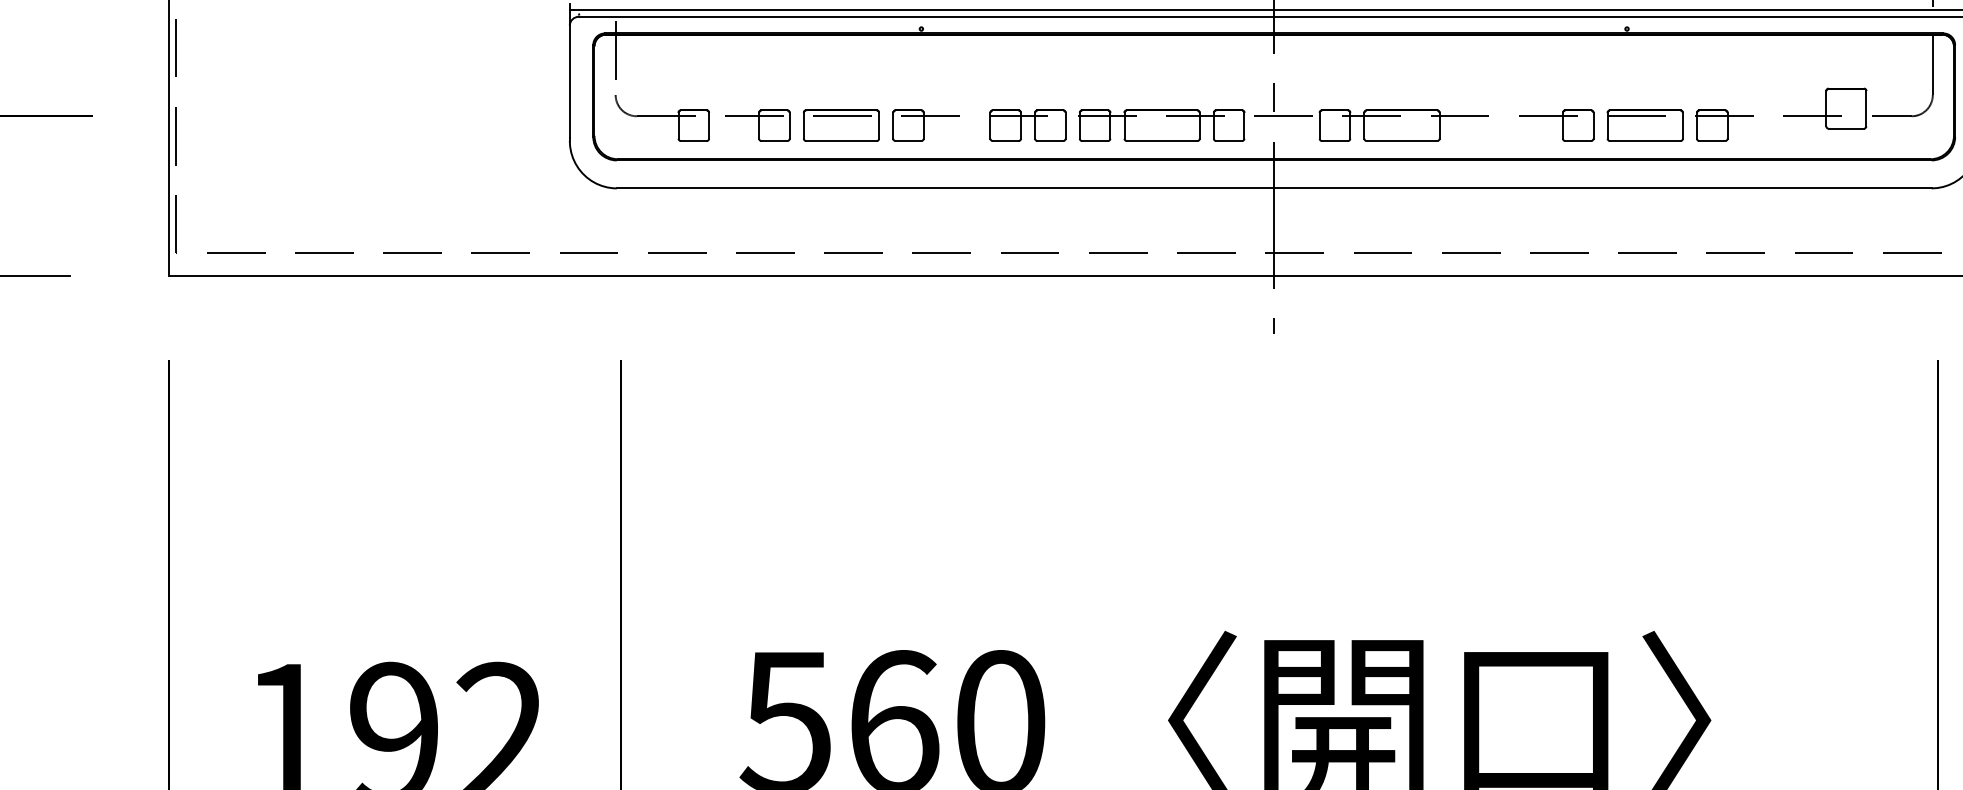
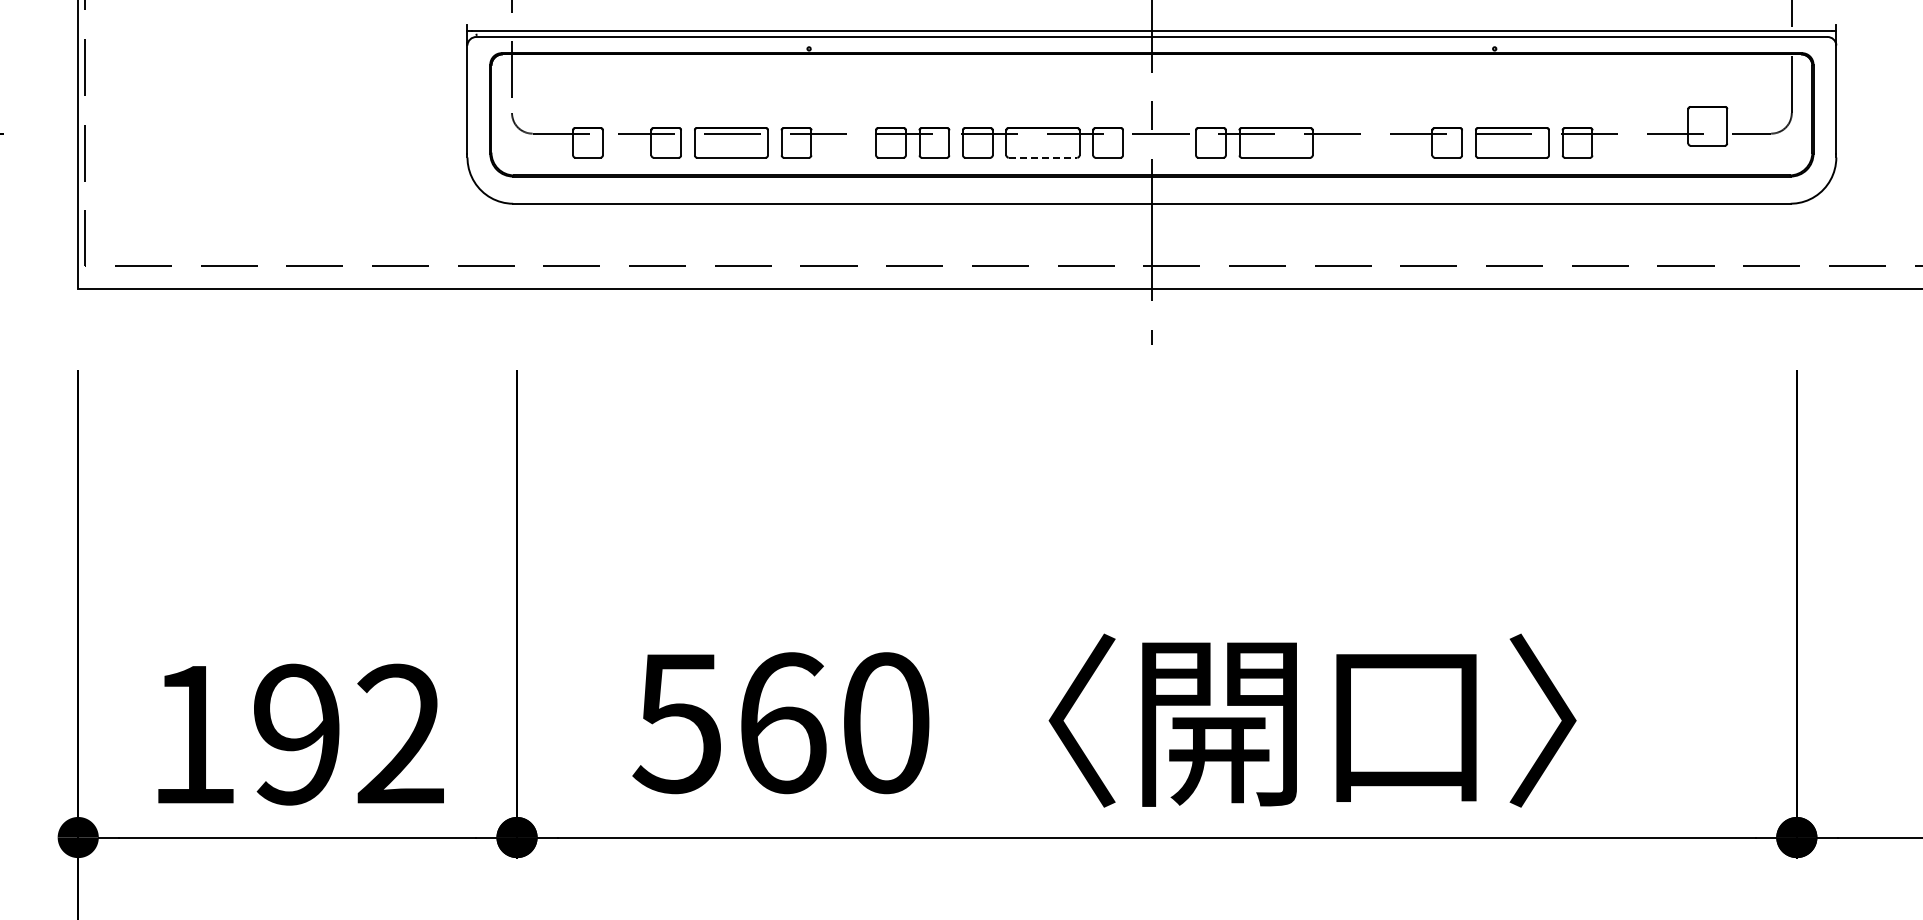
line: (1162, 140) -> (1043, 157), solid -> dashed

